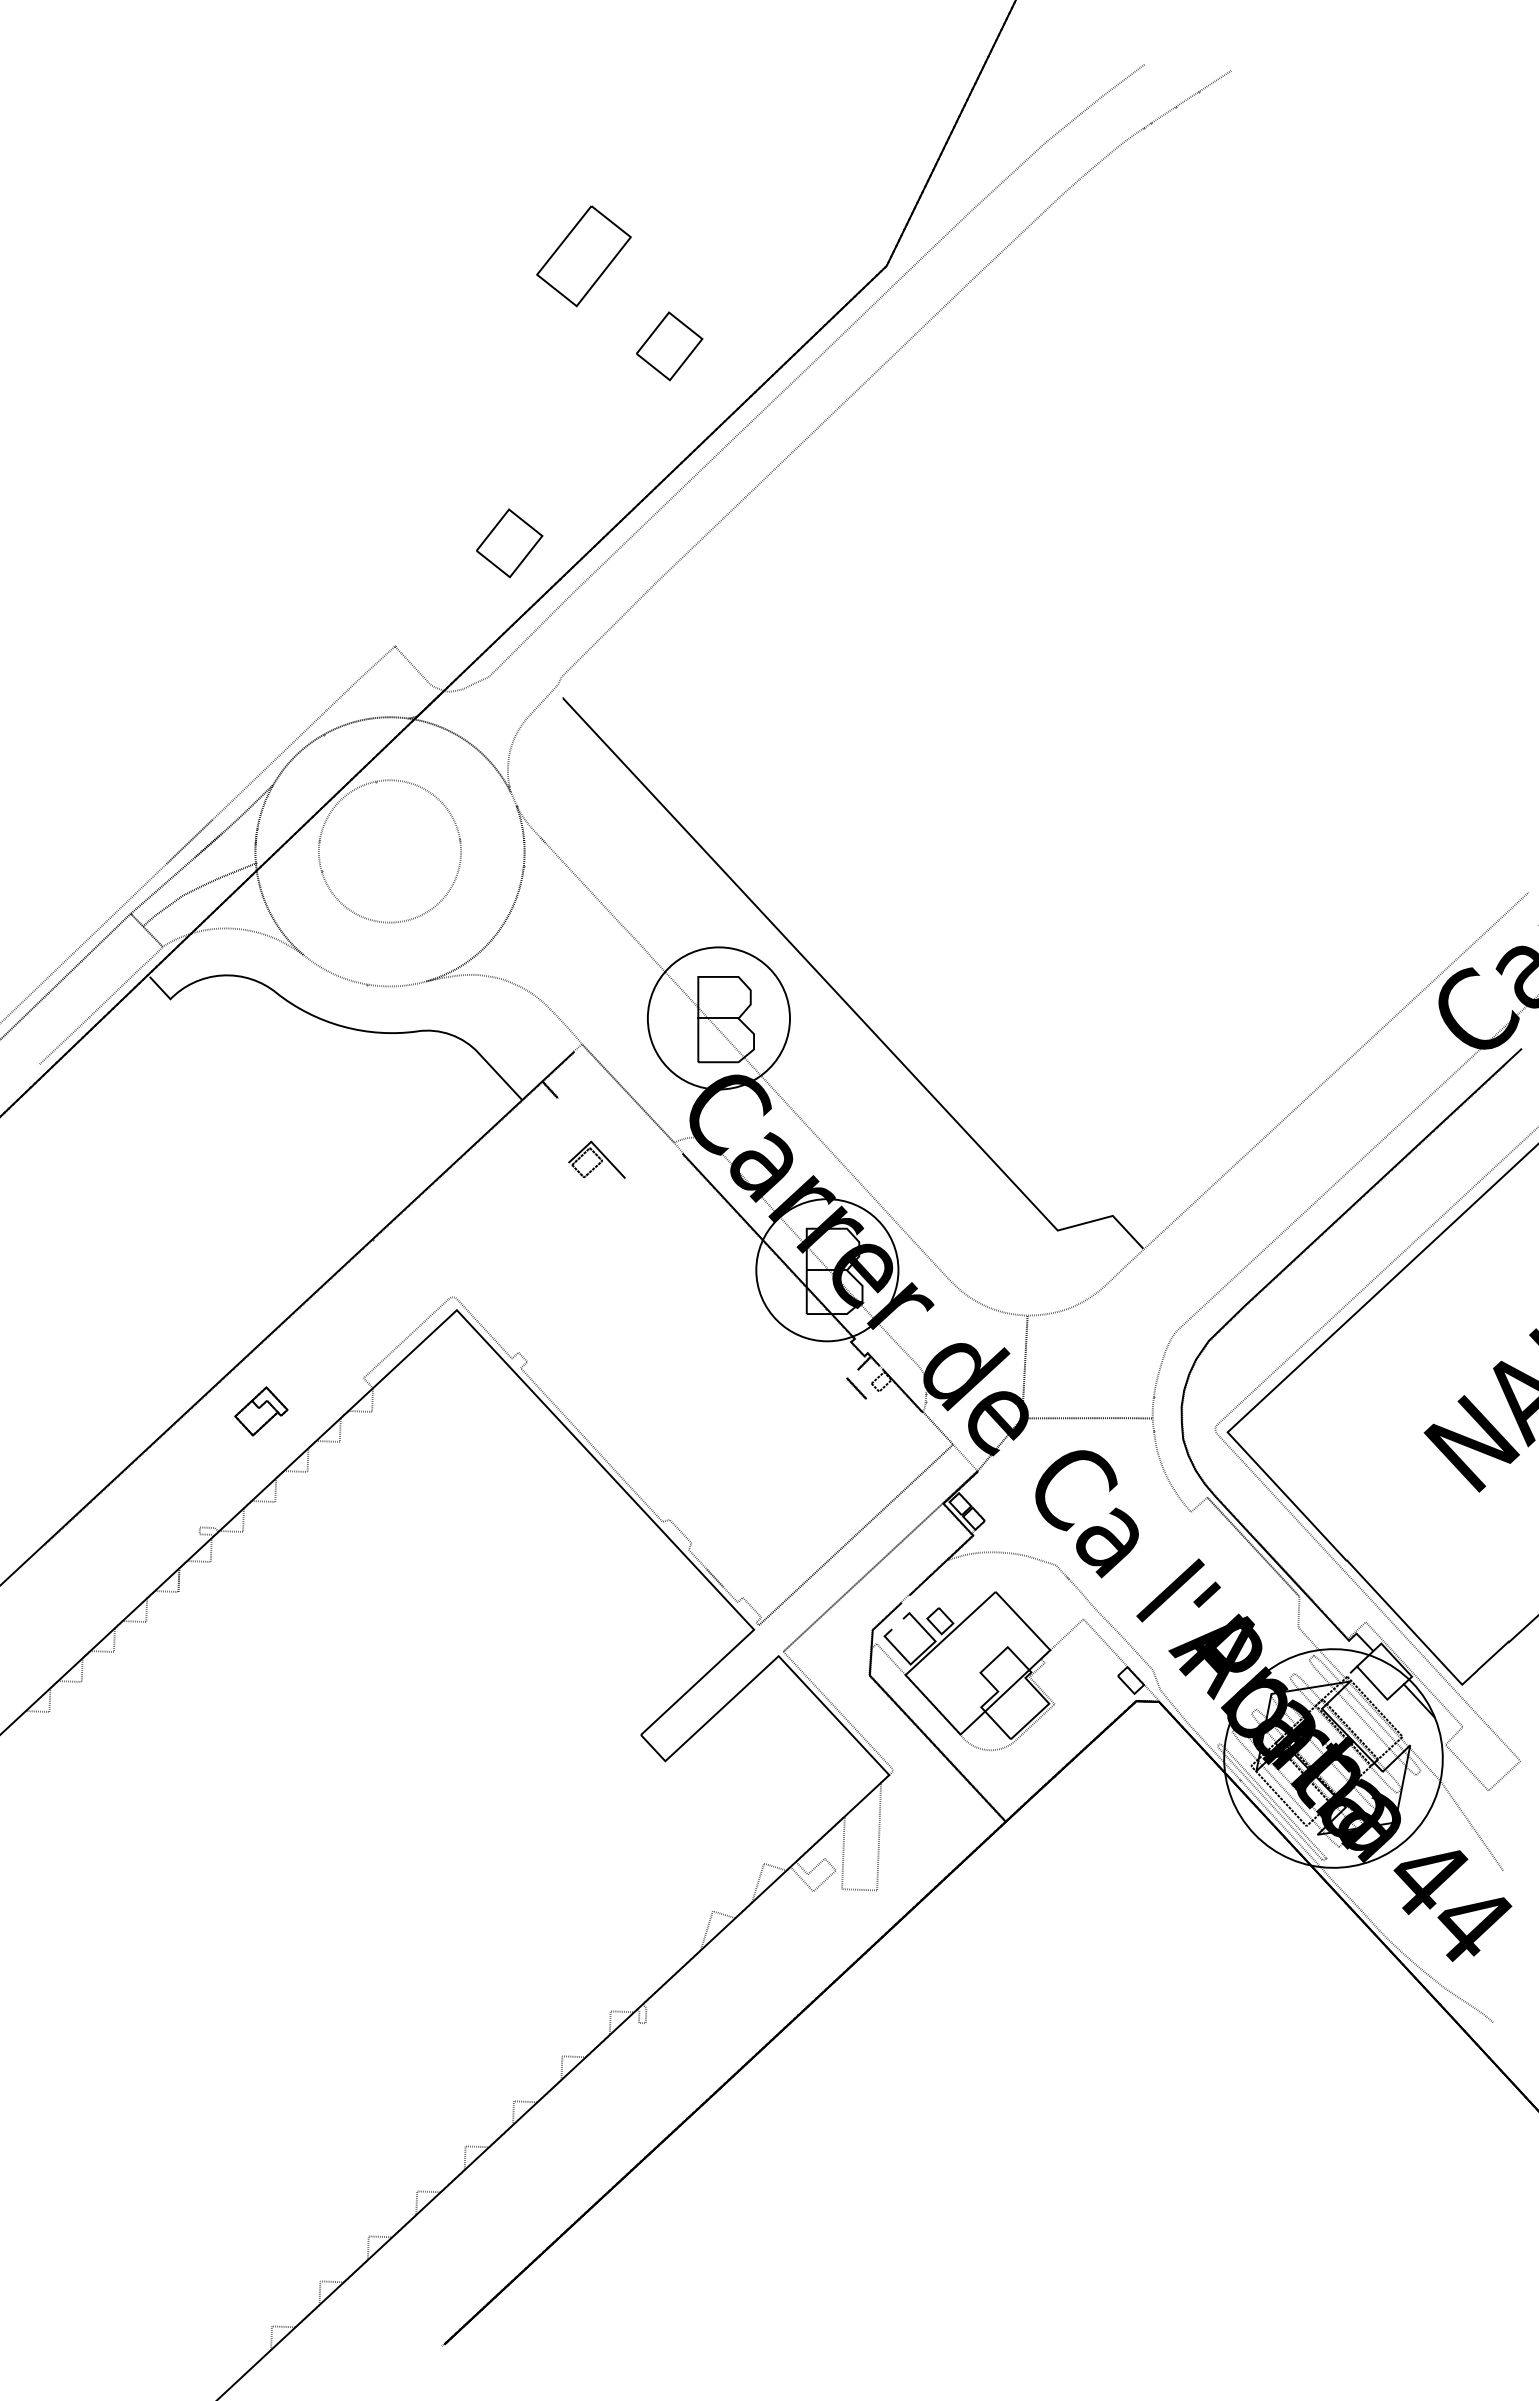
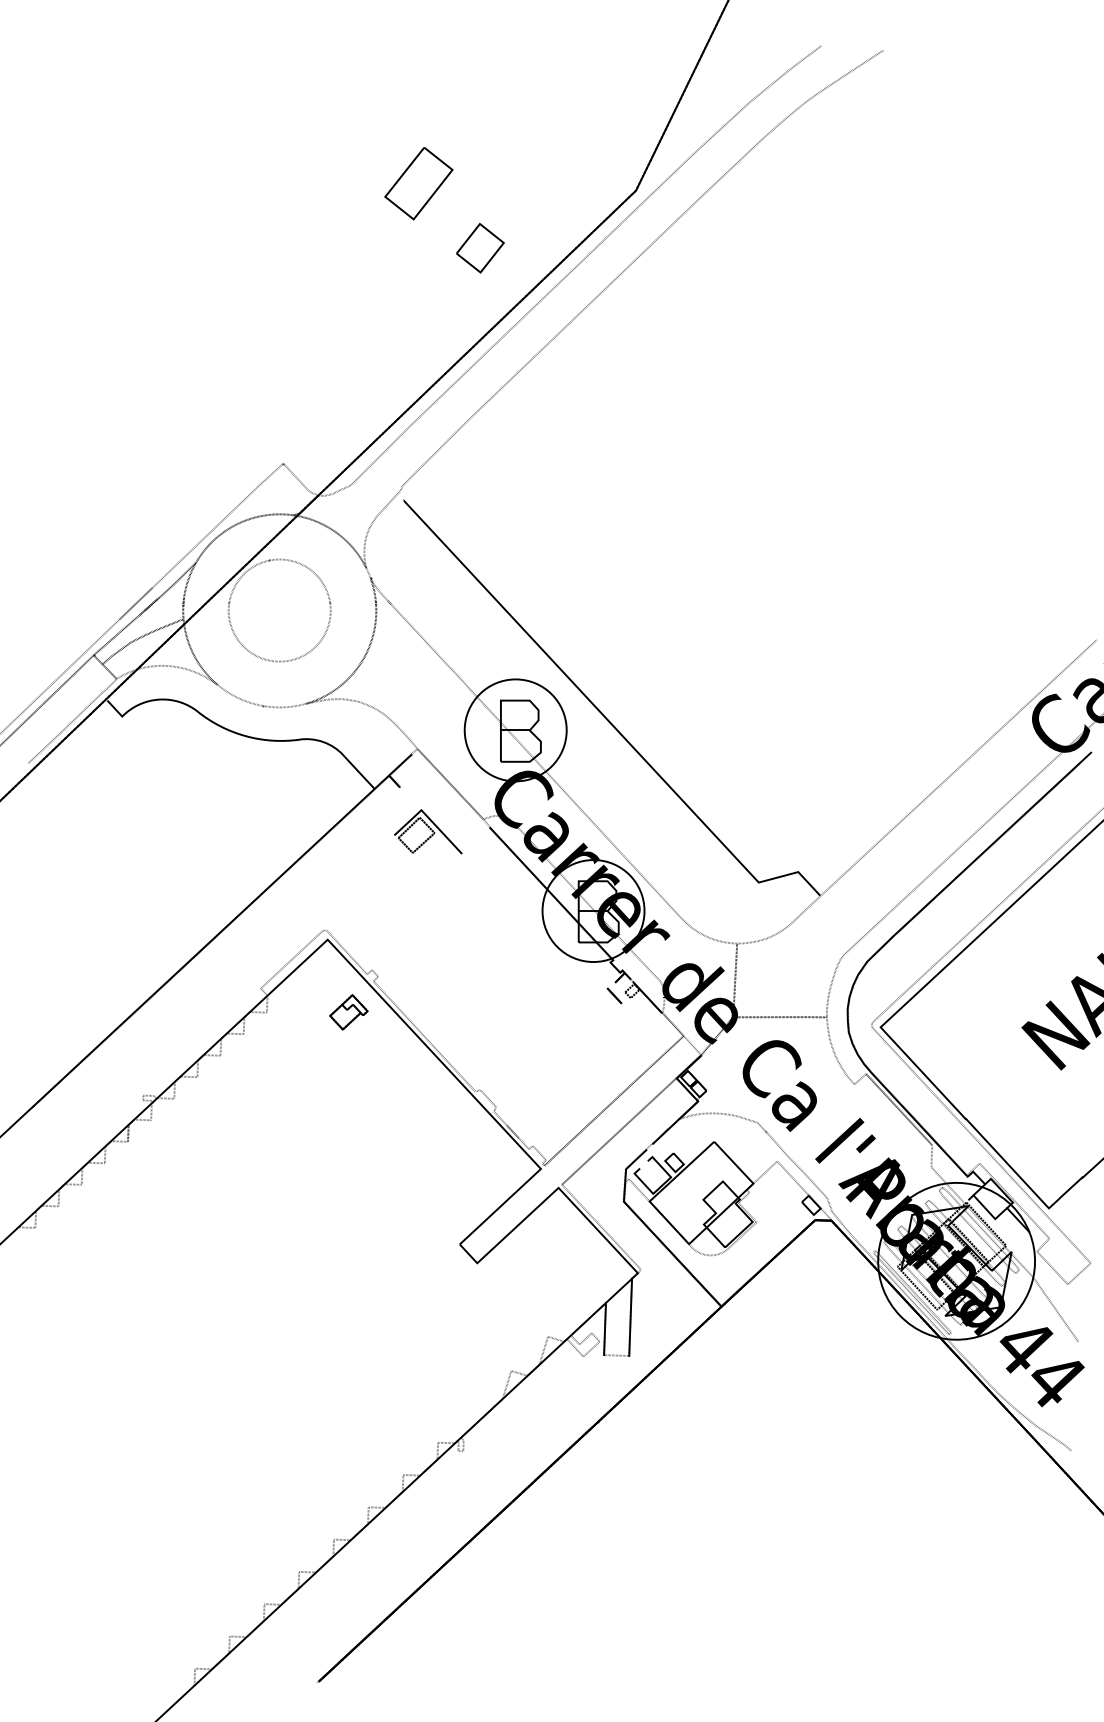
part: (509, 543) -> (365, 389), removed
part: (596, 1159) -> (427, 831), size x1.67
part: (261, 1411) -> (348, 1012), moved
line: (879, 1836) -> (630, 1317), added
line: (843, 1852) -> (605, 1328), added

